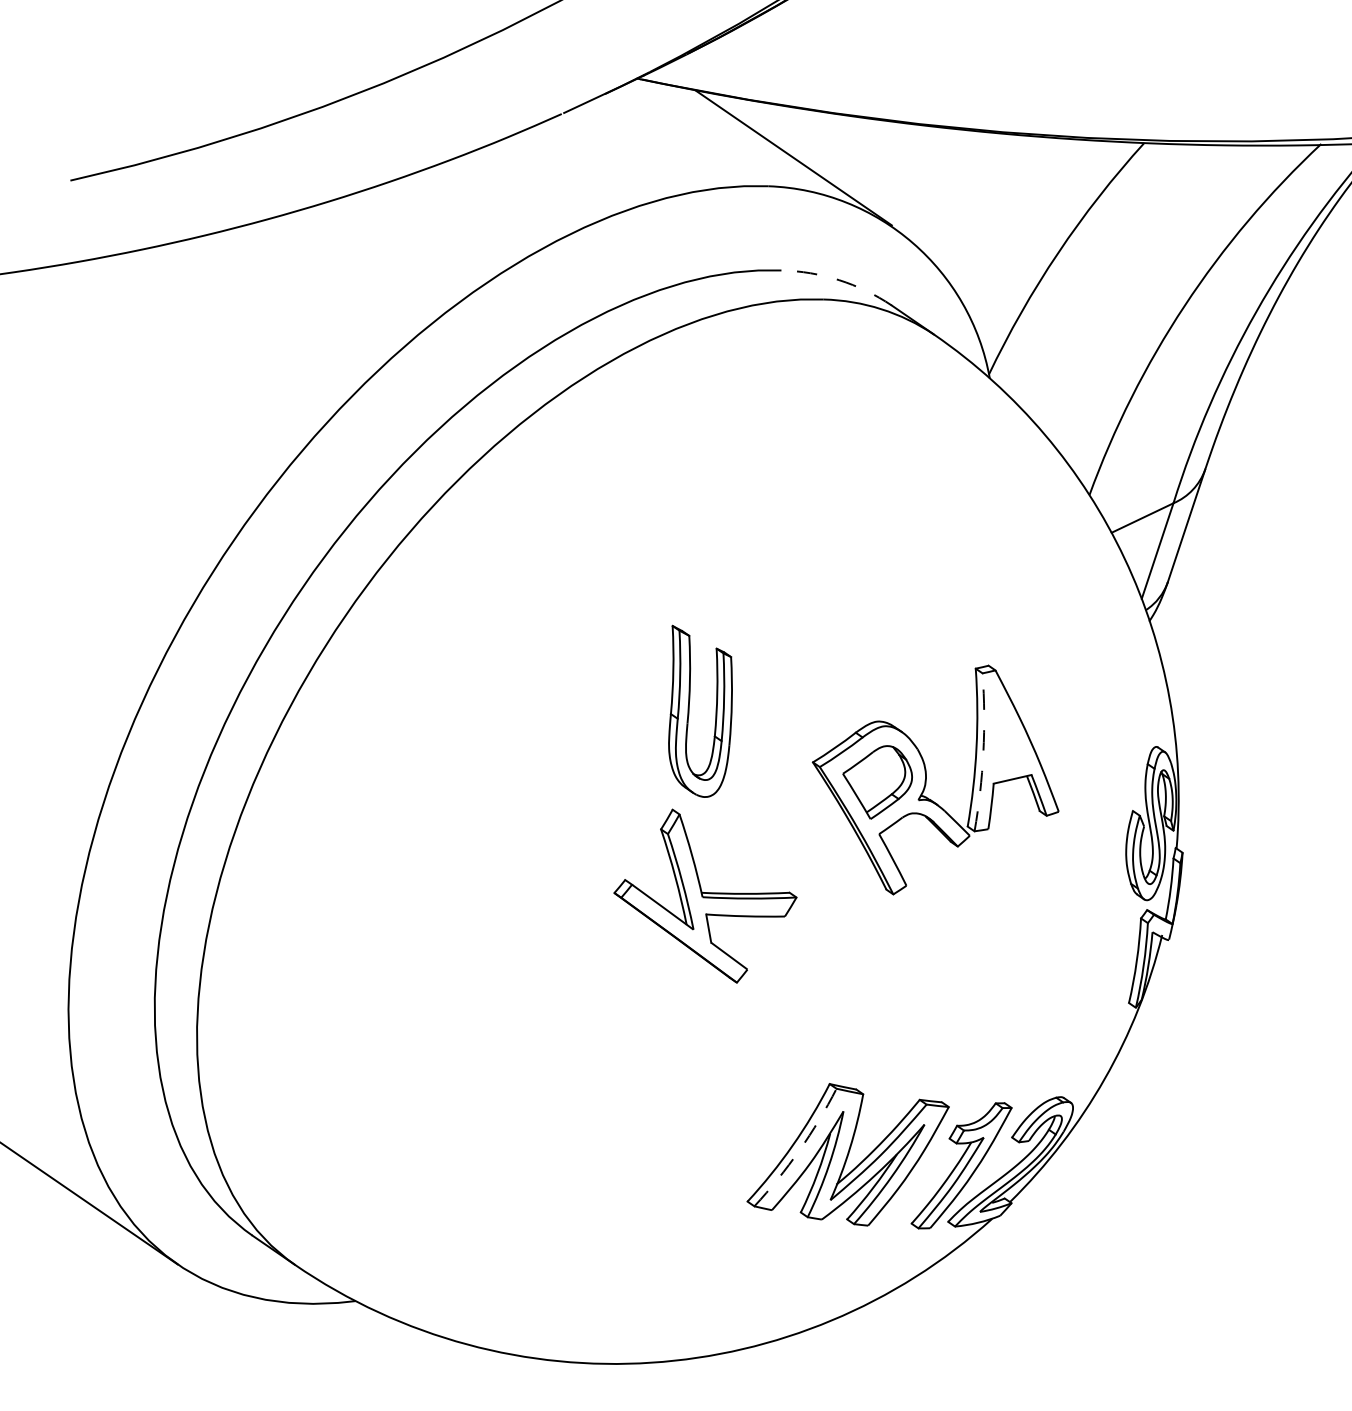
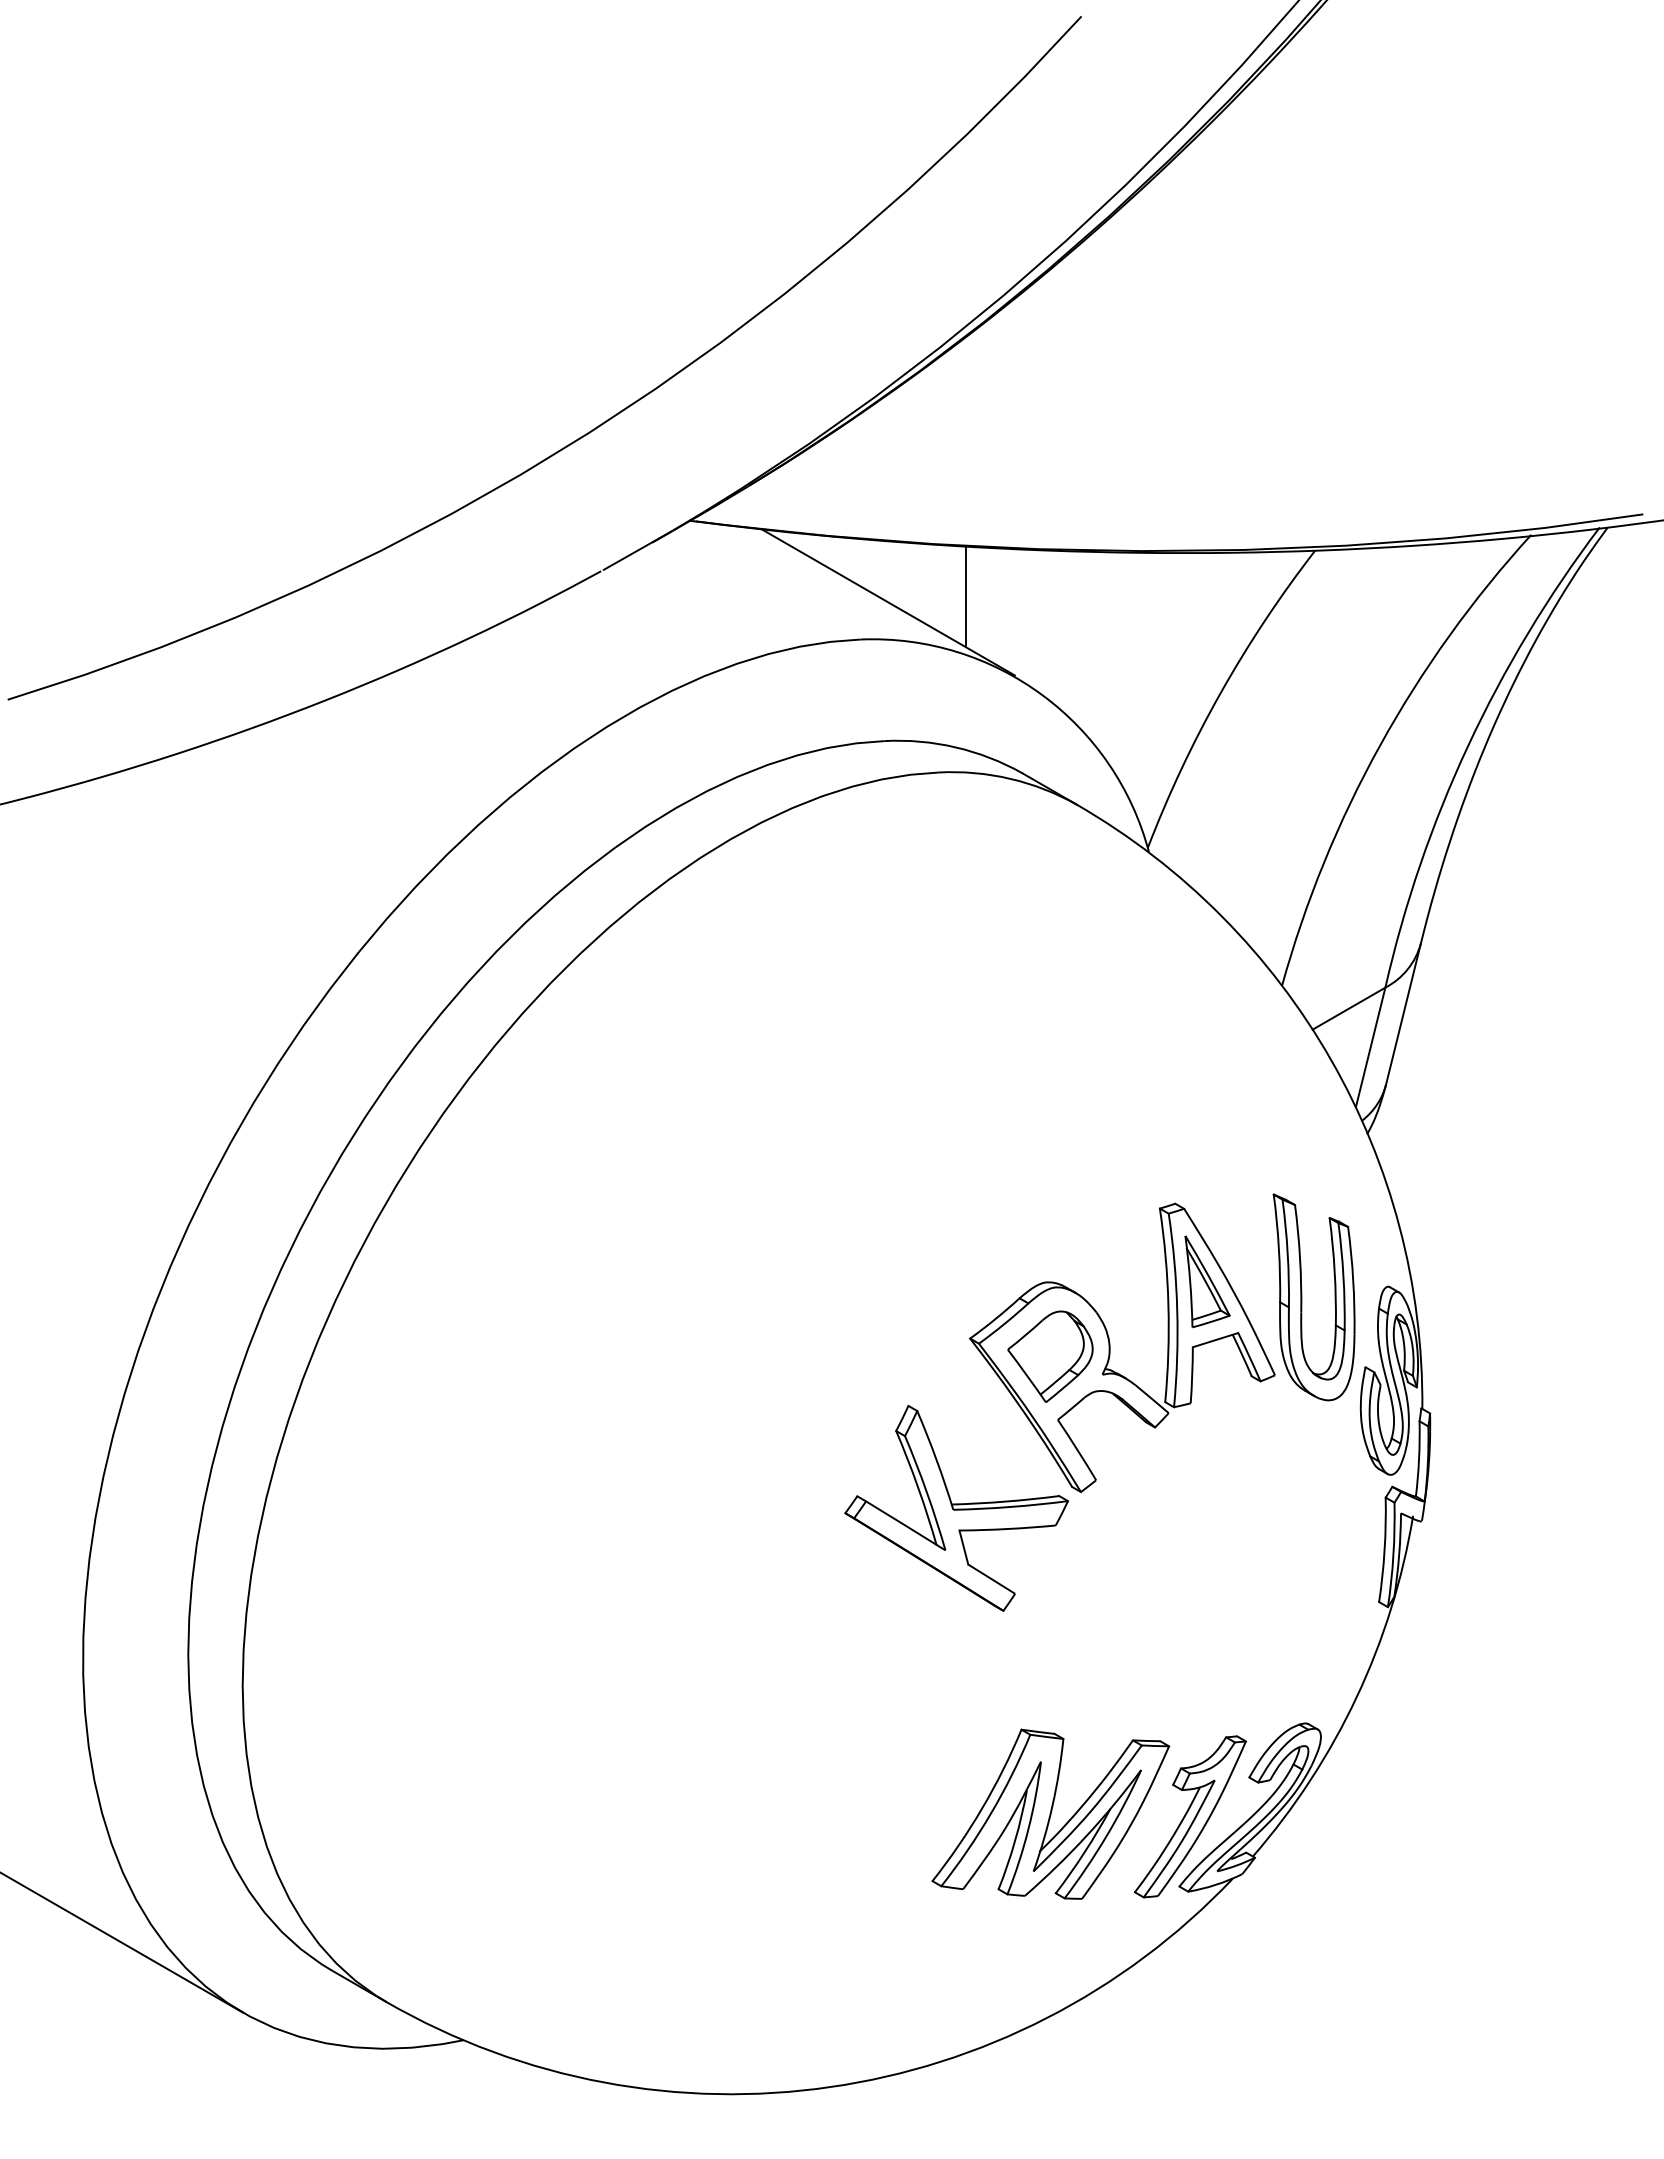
line: (856, 157) -> (965, 596), added
arc: (838, 280) -> (955, 747), dashed -> solid
part: (689, 711) -> (1302, 1297), moved
part: (1009, 731) -> (1207, 1281), added
arc: (983, 752) -> (1177, 1310), dashed -> solid
part: (705, 895) -> (956, 1507), moved
arc: (799, 1150) -> (991, 1813), dashed -> solid

